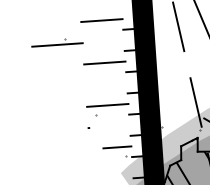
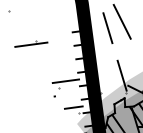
line: (101, 20) -> (58, 27), removed
line: (105, 63) -> (62, 54), removed

